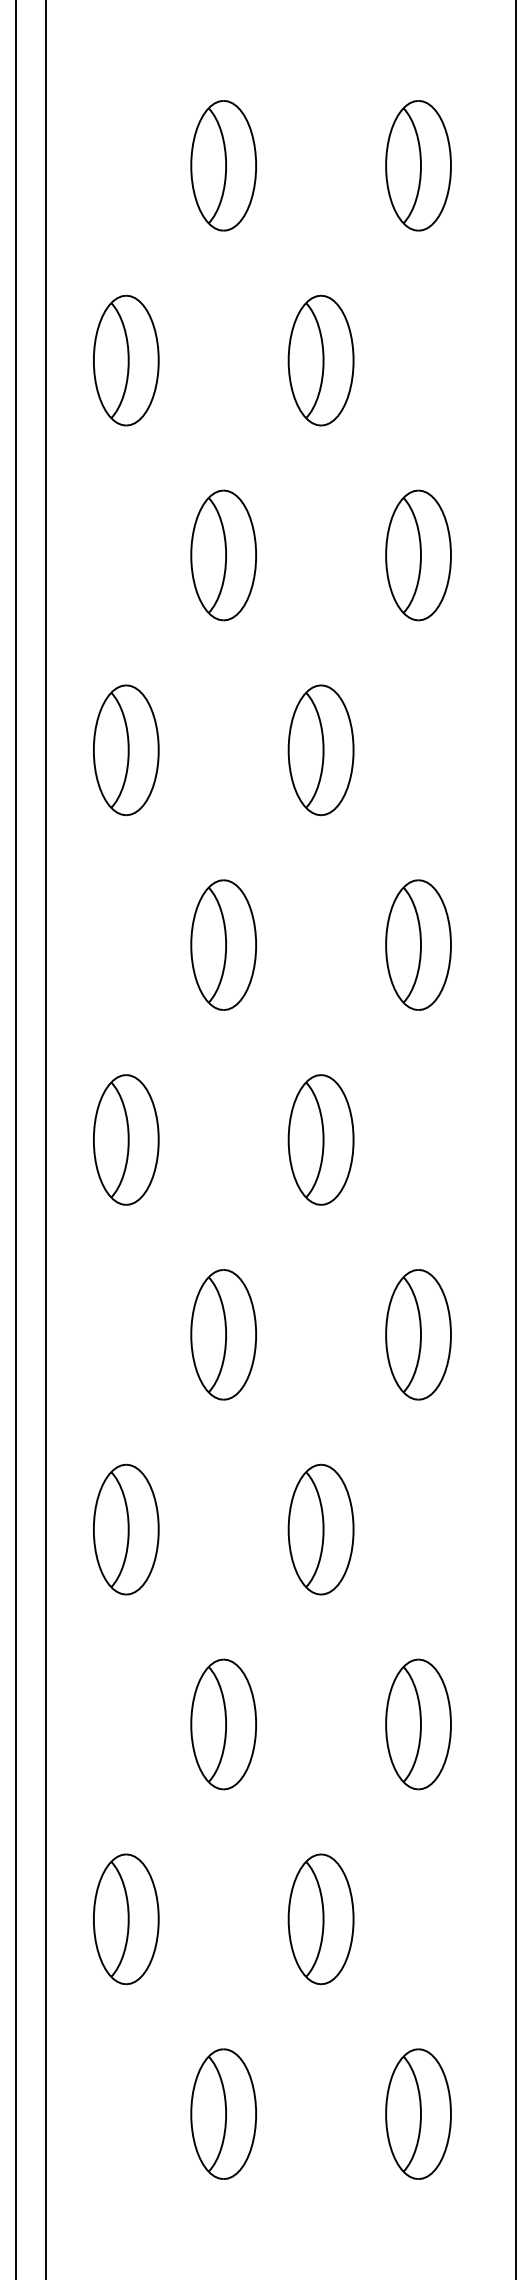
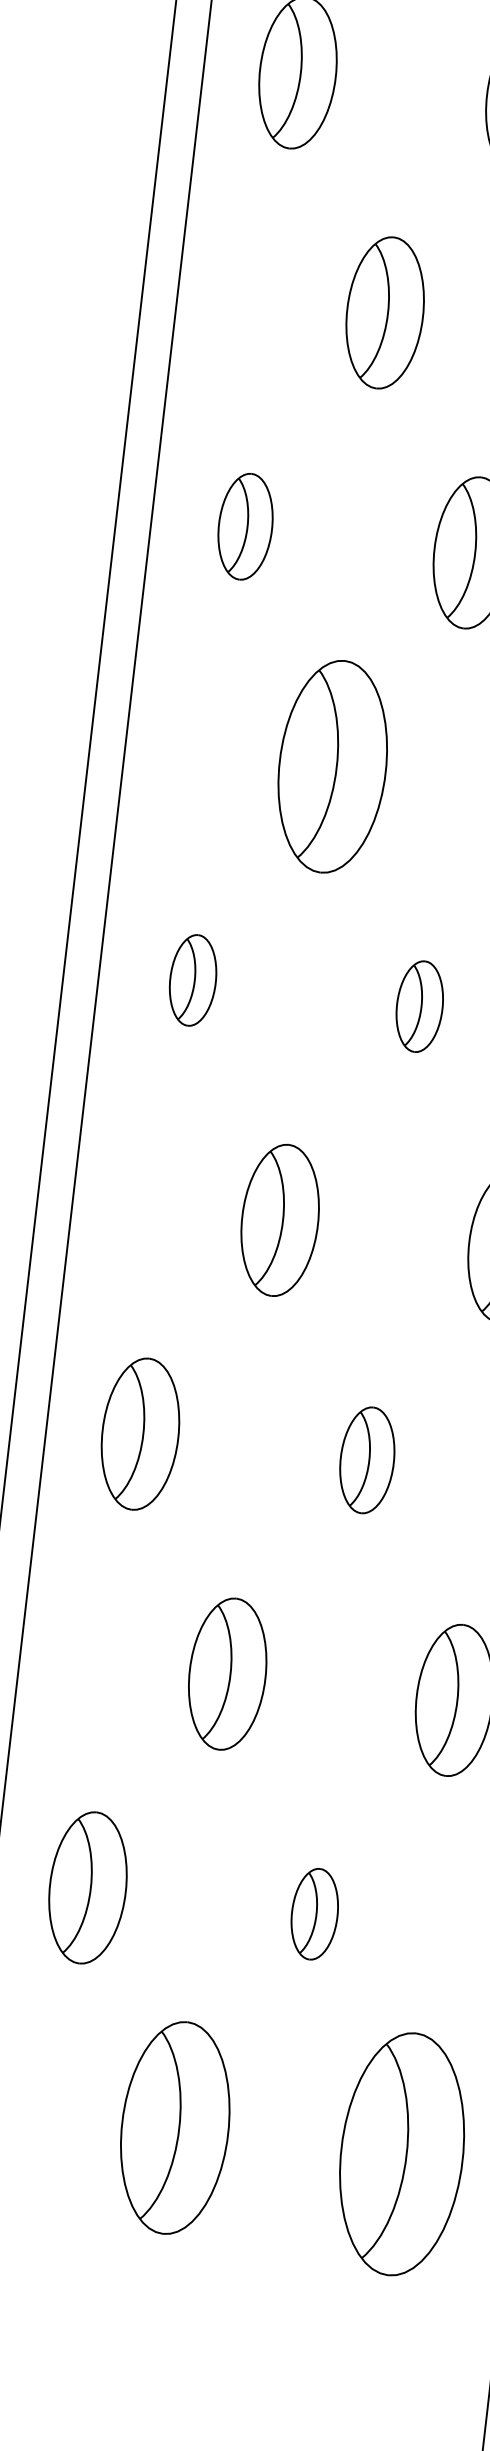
part: (126, 750) -> (245, 526), size x0.7
part: (223, 944) -> (332, 765), size x1.4
part: (126, 1139) -> (193, 979), size x0.6
part: (320, 1139) -> (419, 1006), size x0.6
part: (320, 1529) -> (366, 1460), size x0.7
part: (320, 1919) -> (314, 1914), size x0.6
part: (223, 2113) -> (175, 2127), size x1.4
part: (418, 2113) -> (402, 2153), size x1.6

